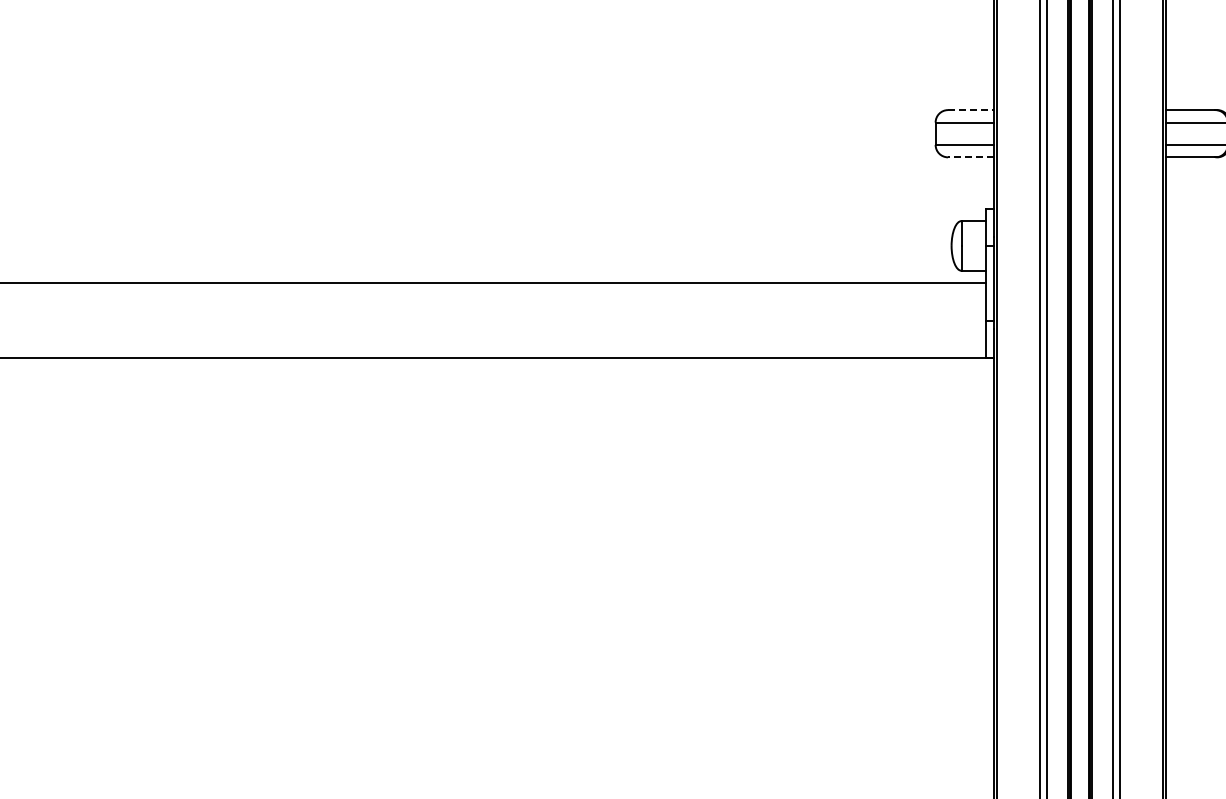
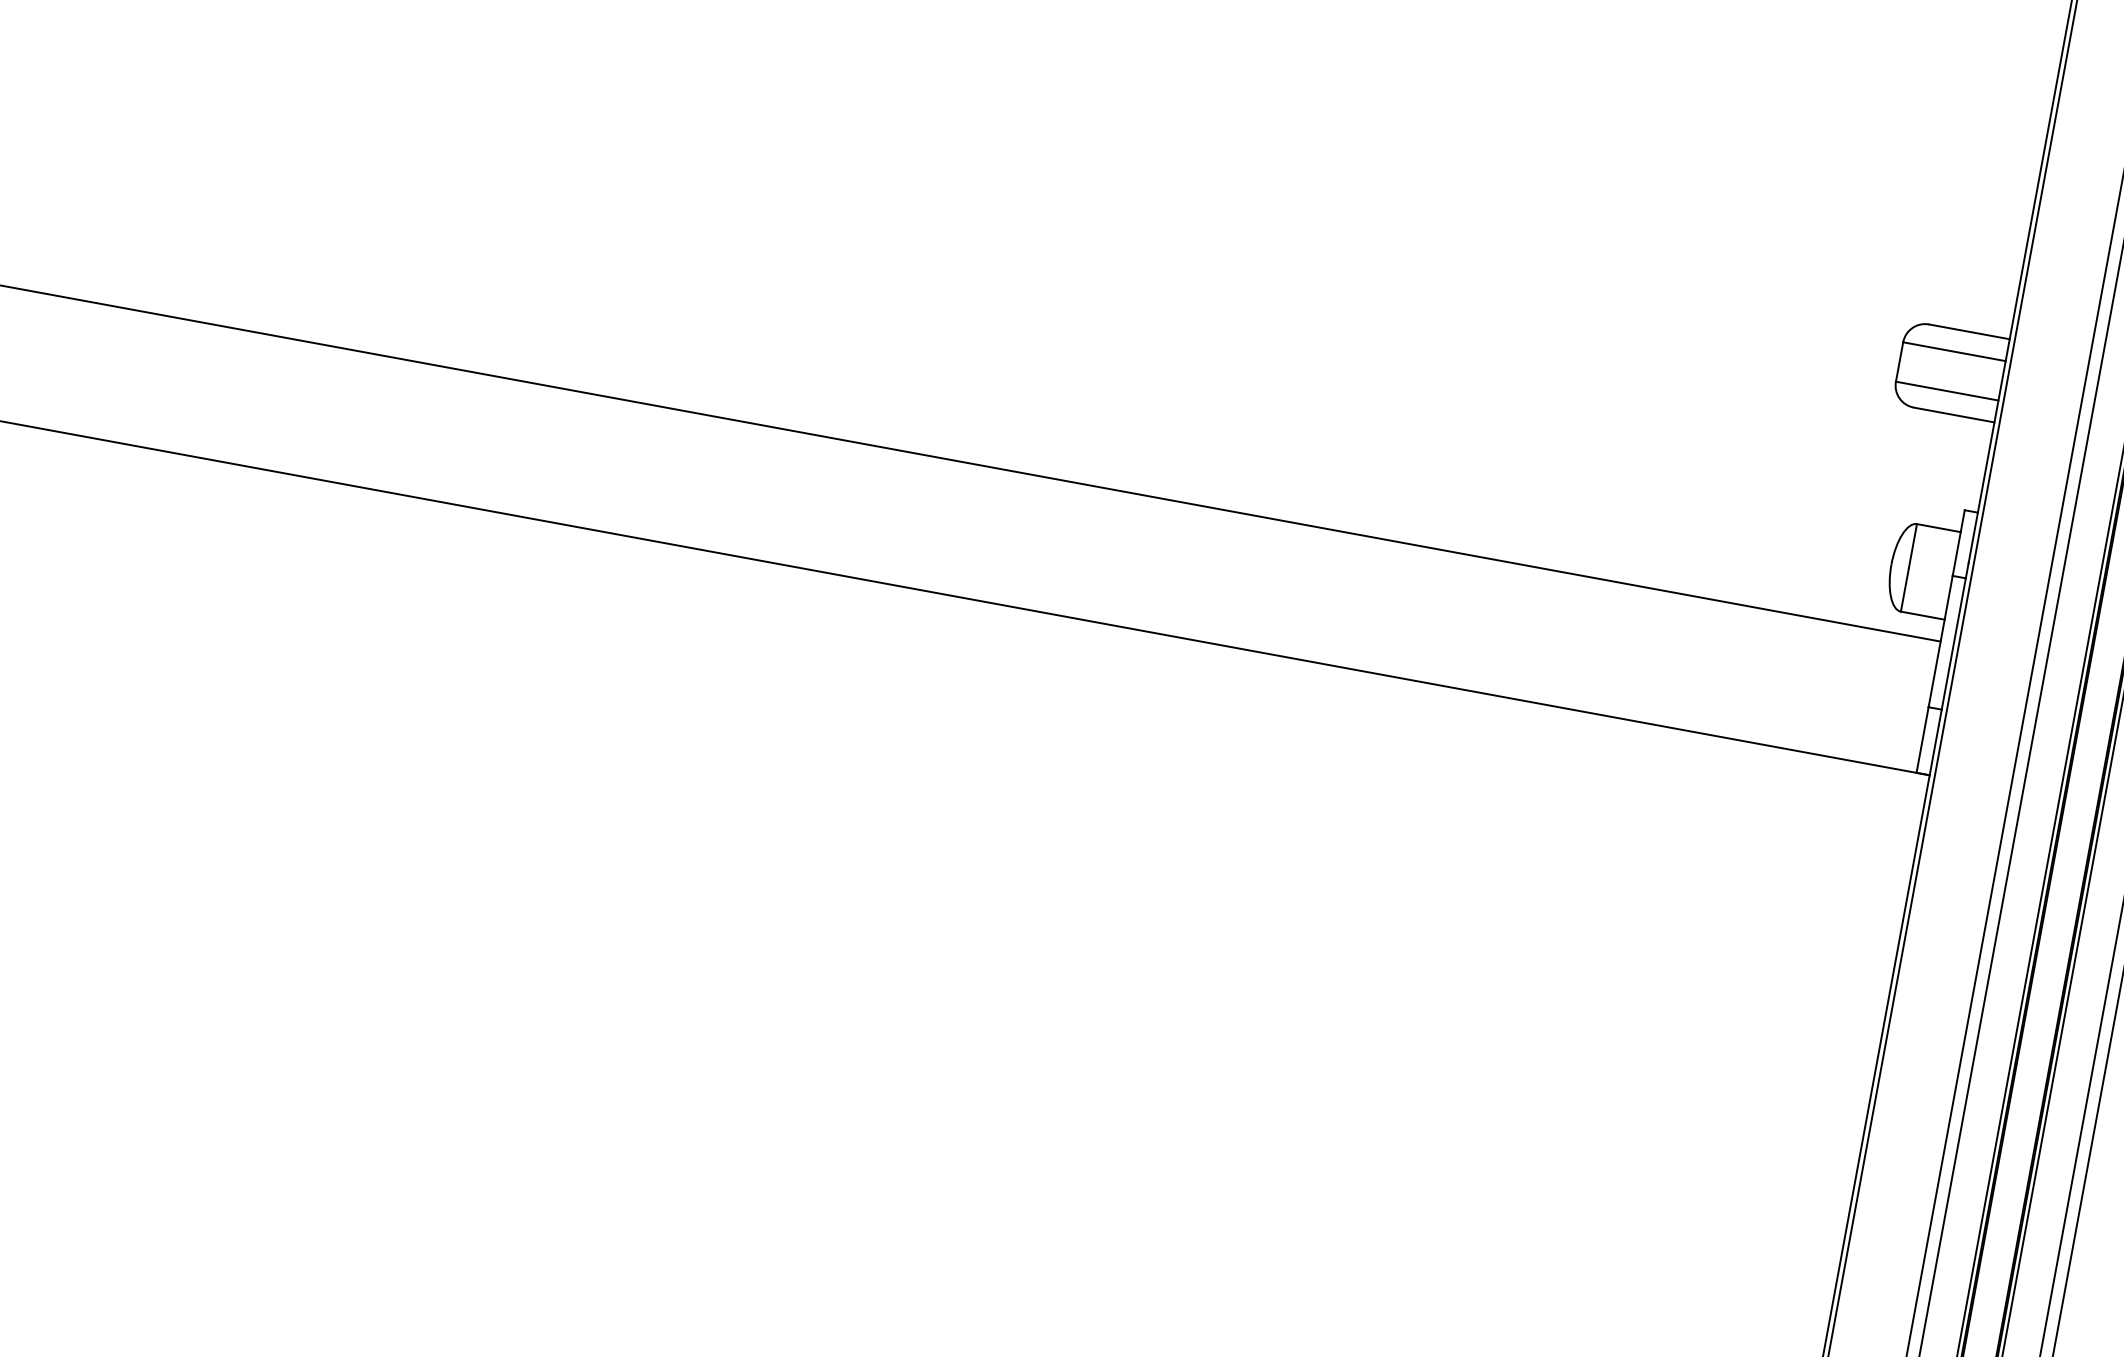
line: (970, 110) -> (1968, 332), dashed -> solid
line: (970, 157) -> (1953, 415), dashed -> solid

